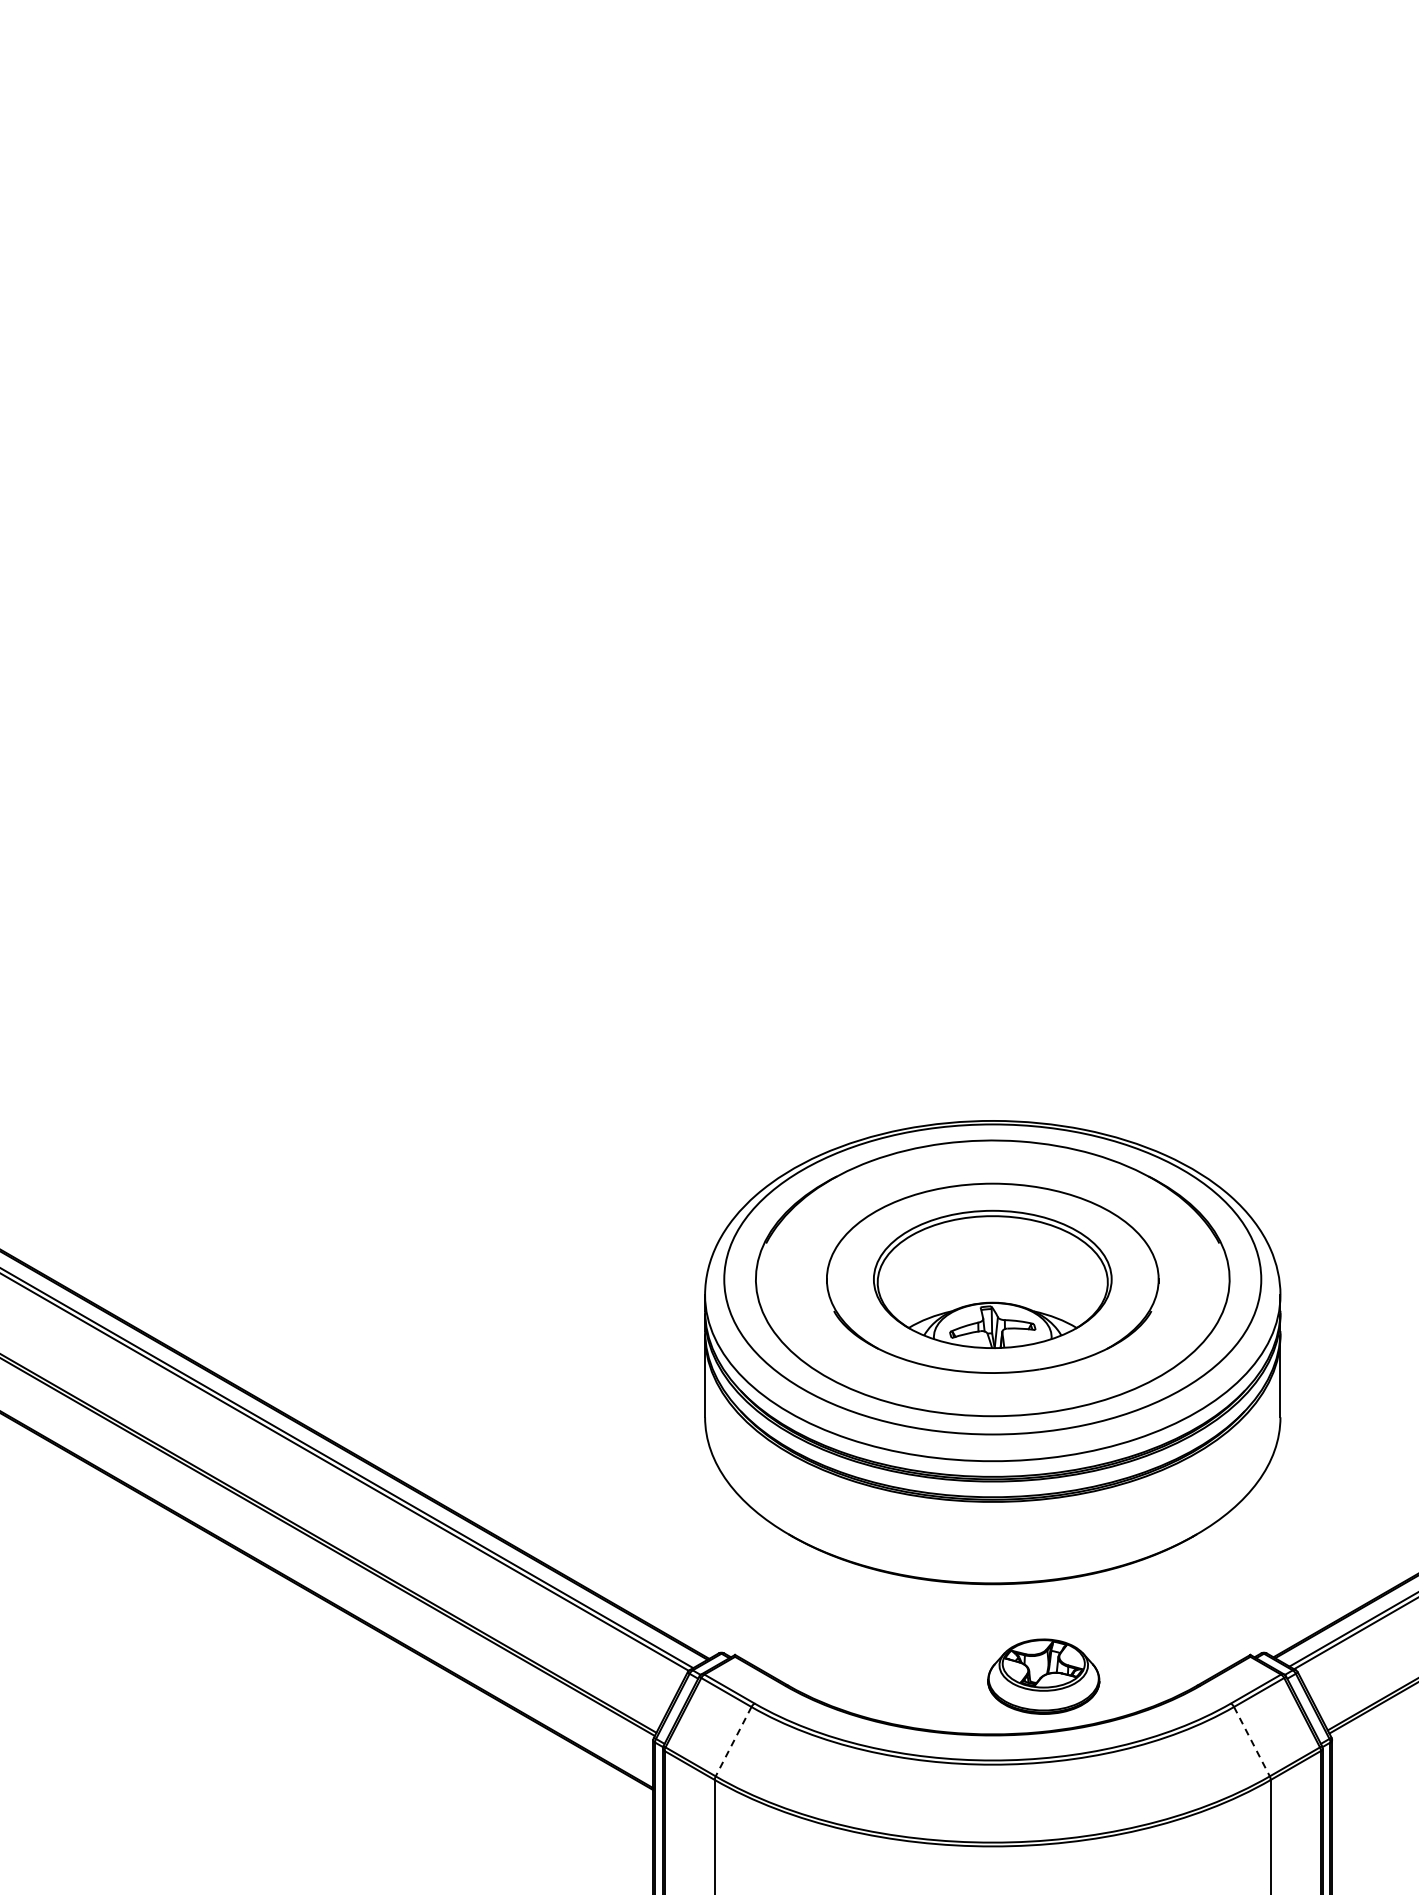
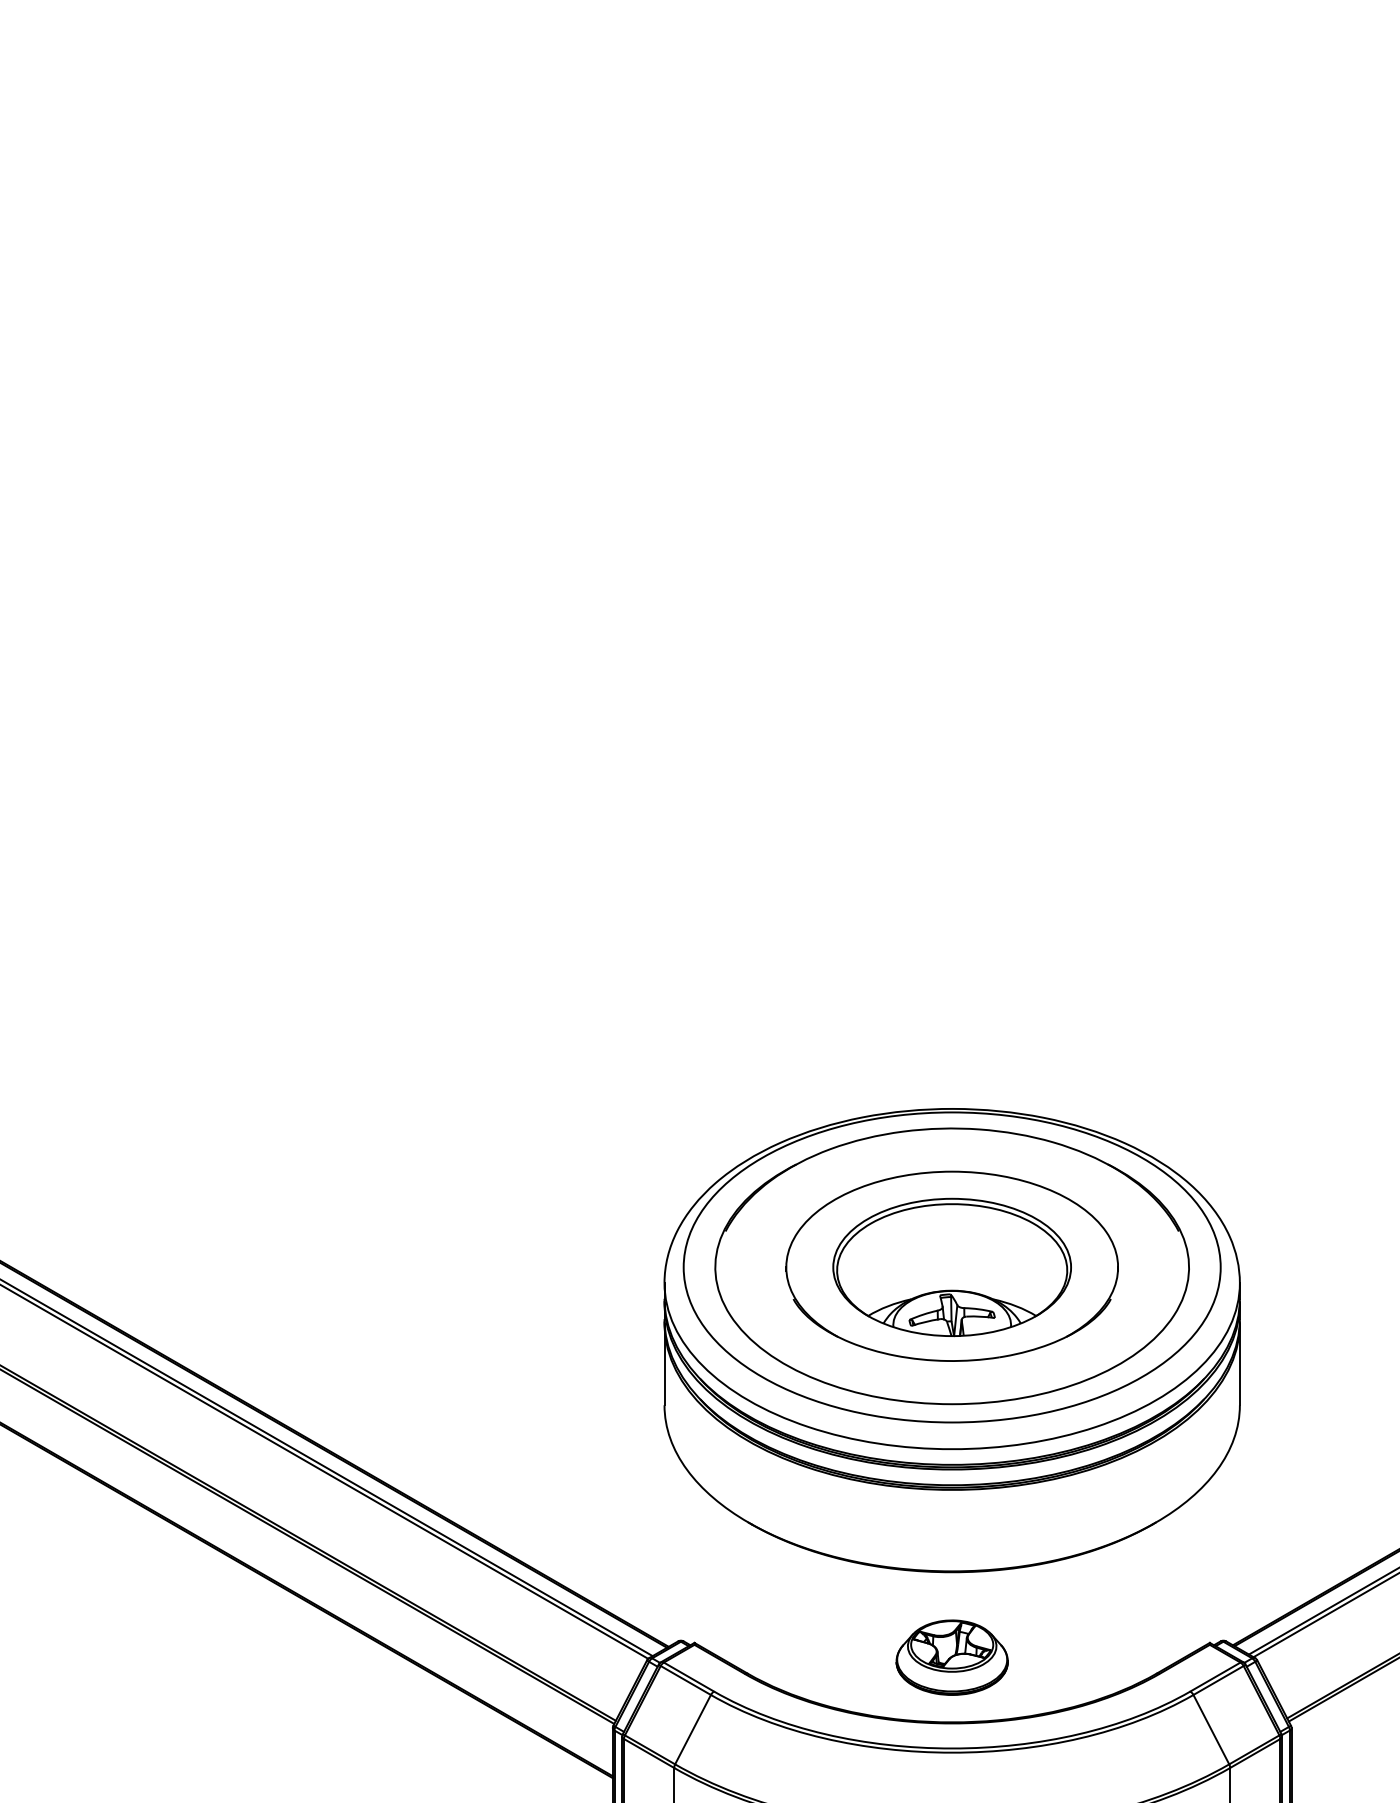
part: (1043, 1676) -> (951, 1657), moved
line: (733, 1742) -> (692, 1730), dashed -> solid
line: (1252, 1742) -> (1211, 1730), dashed -> solid

